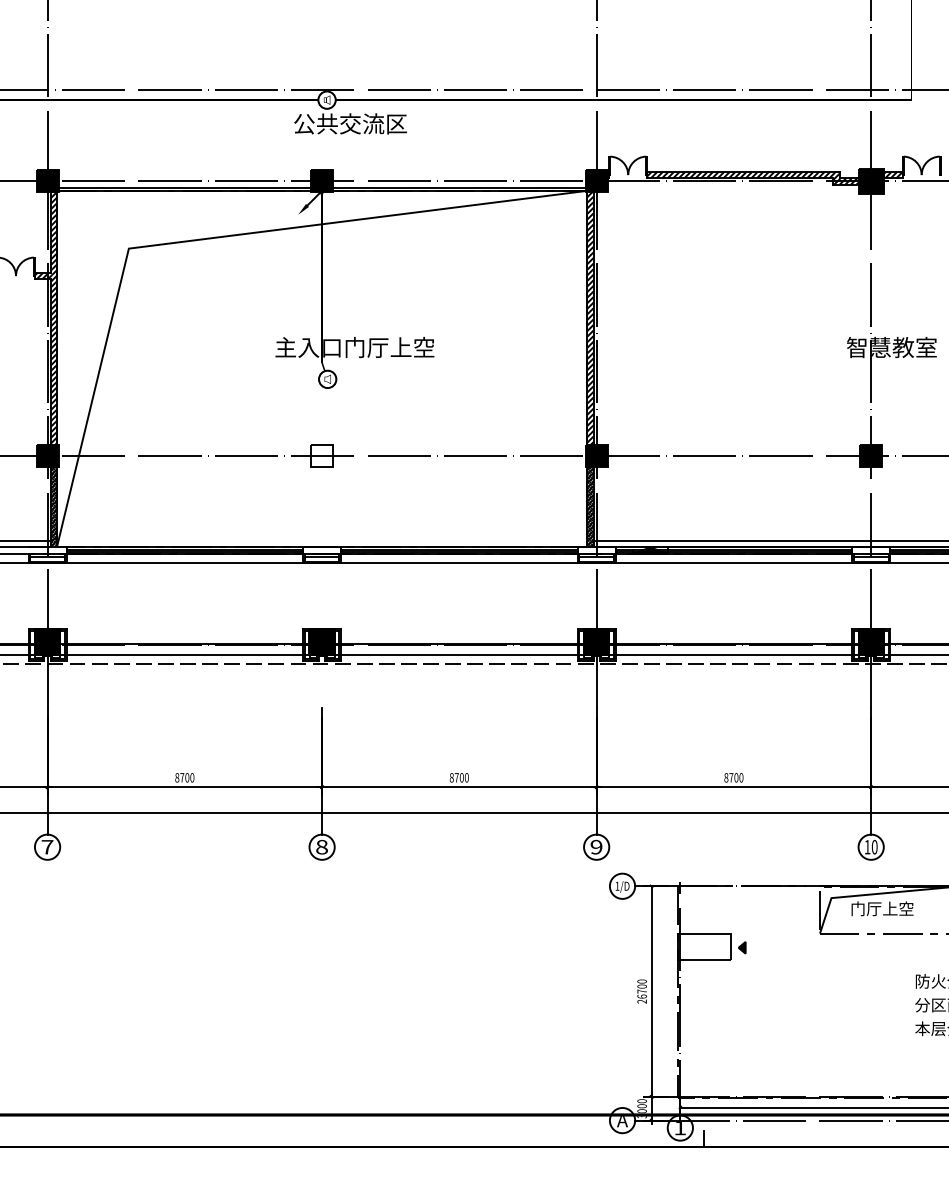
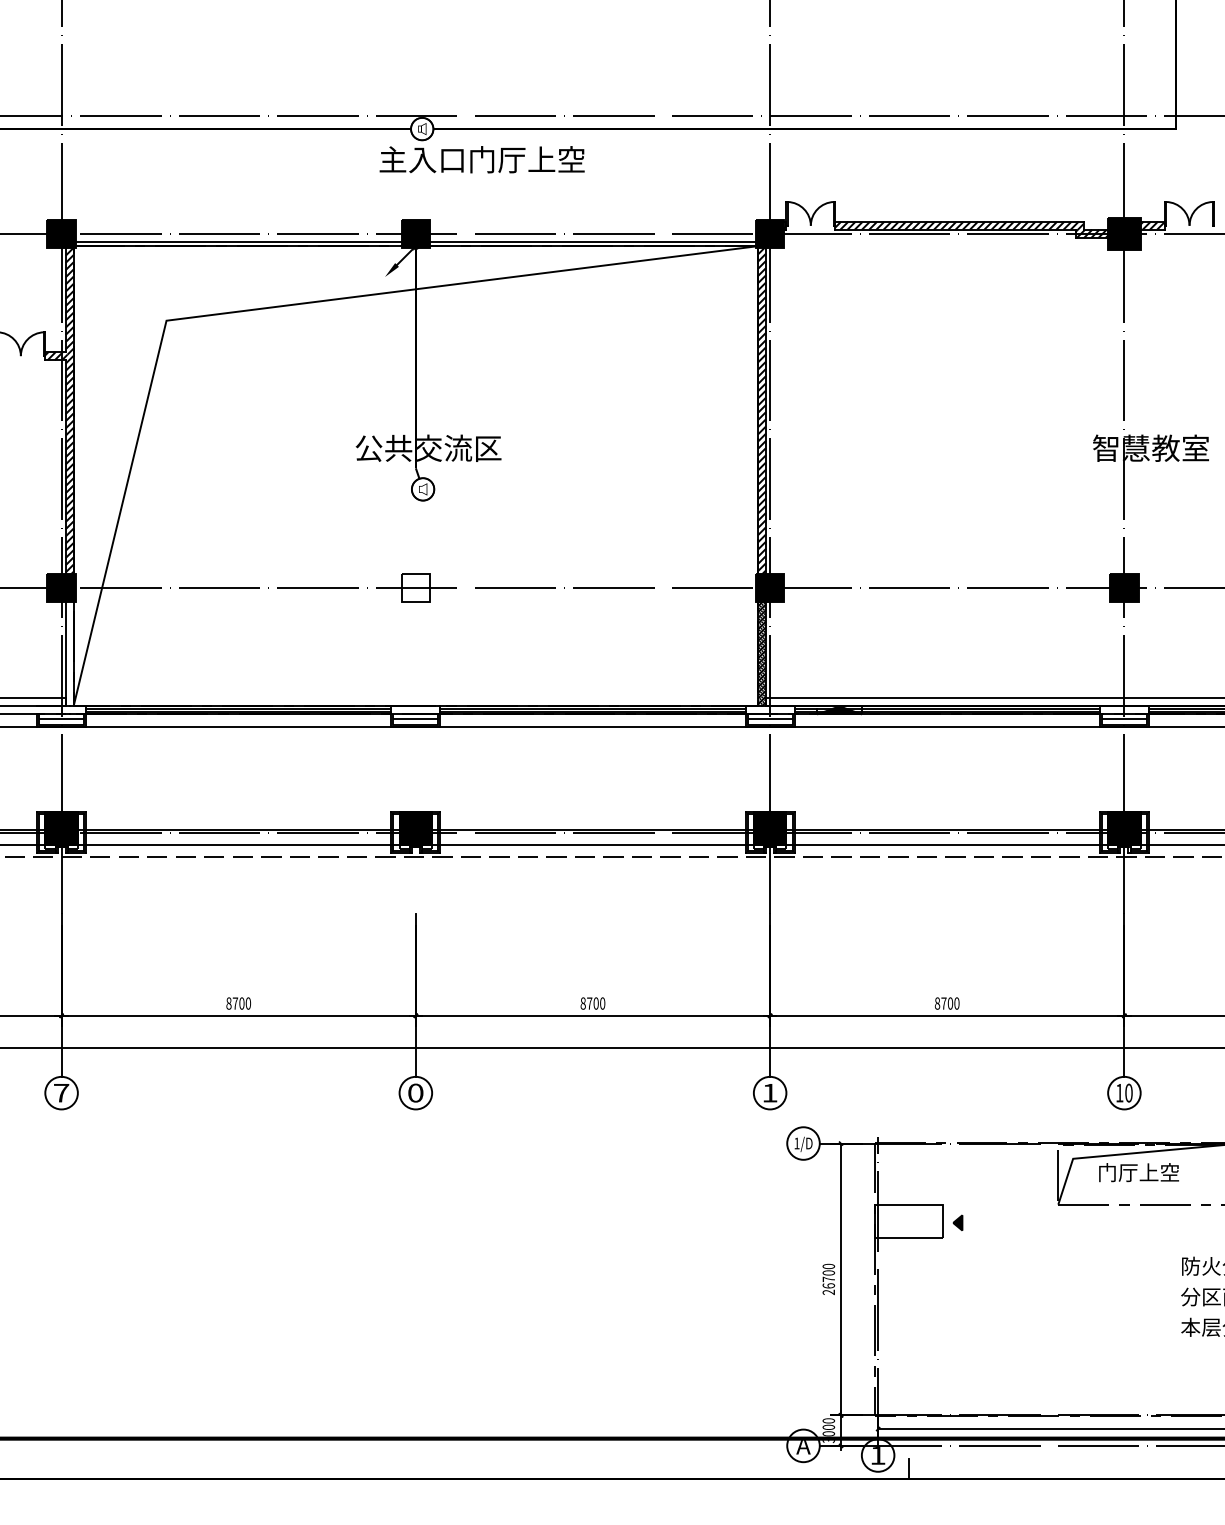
text: (373, 123) -> (482, 159), 公共交流区 -> 主入口门厅上空
text: (354, 347) -> (457, 448), 主入口门厅上空 -> 公共交流区
hatch: (53, 506) -> (69, 653), removed
text: (596, 846) -> (769, 1092), 9 -> 1
text: (321, 847) -> (415, 1093), 8 -> 0

